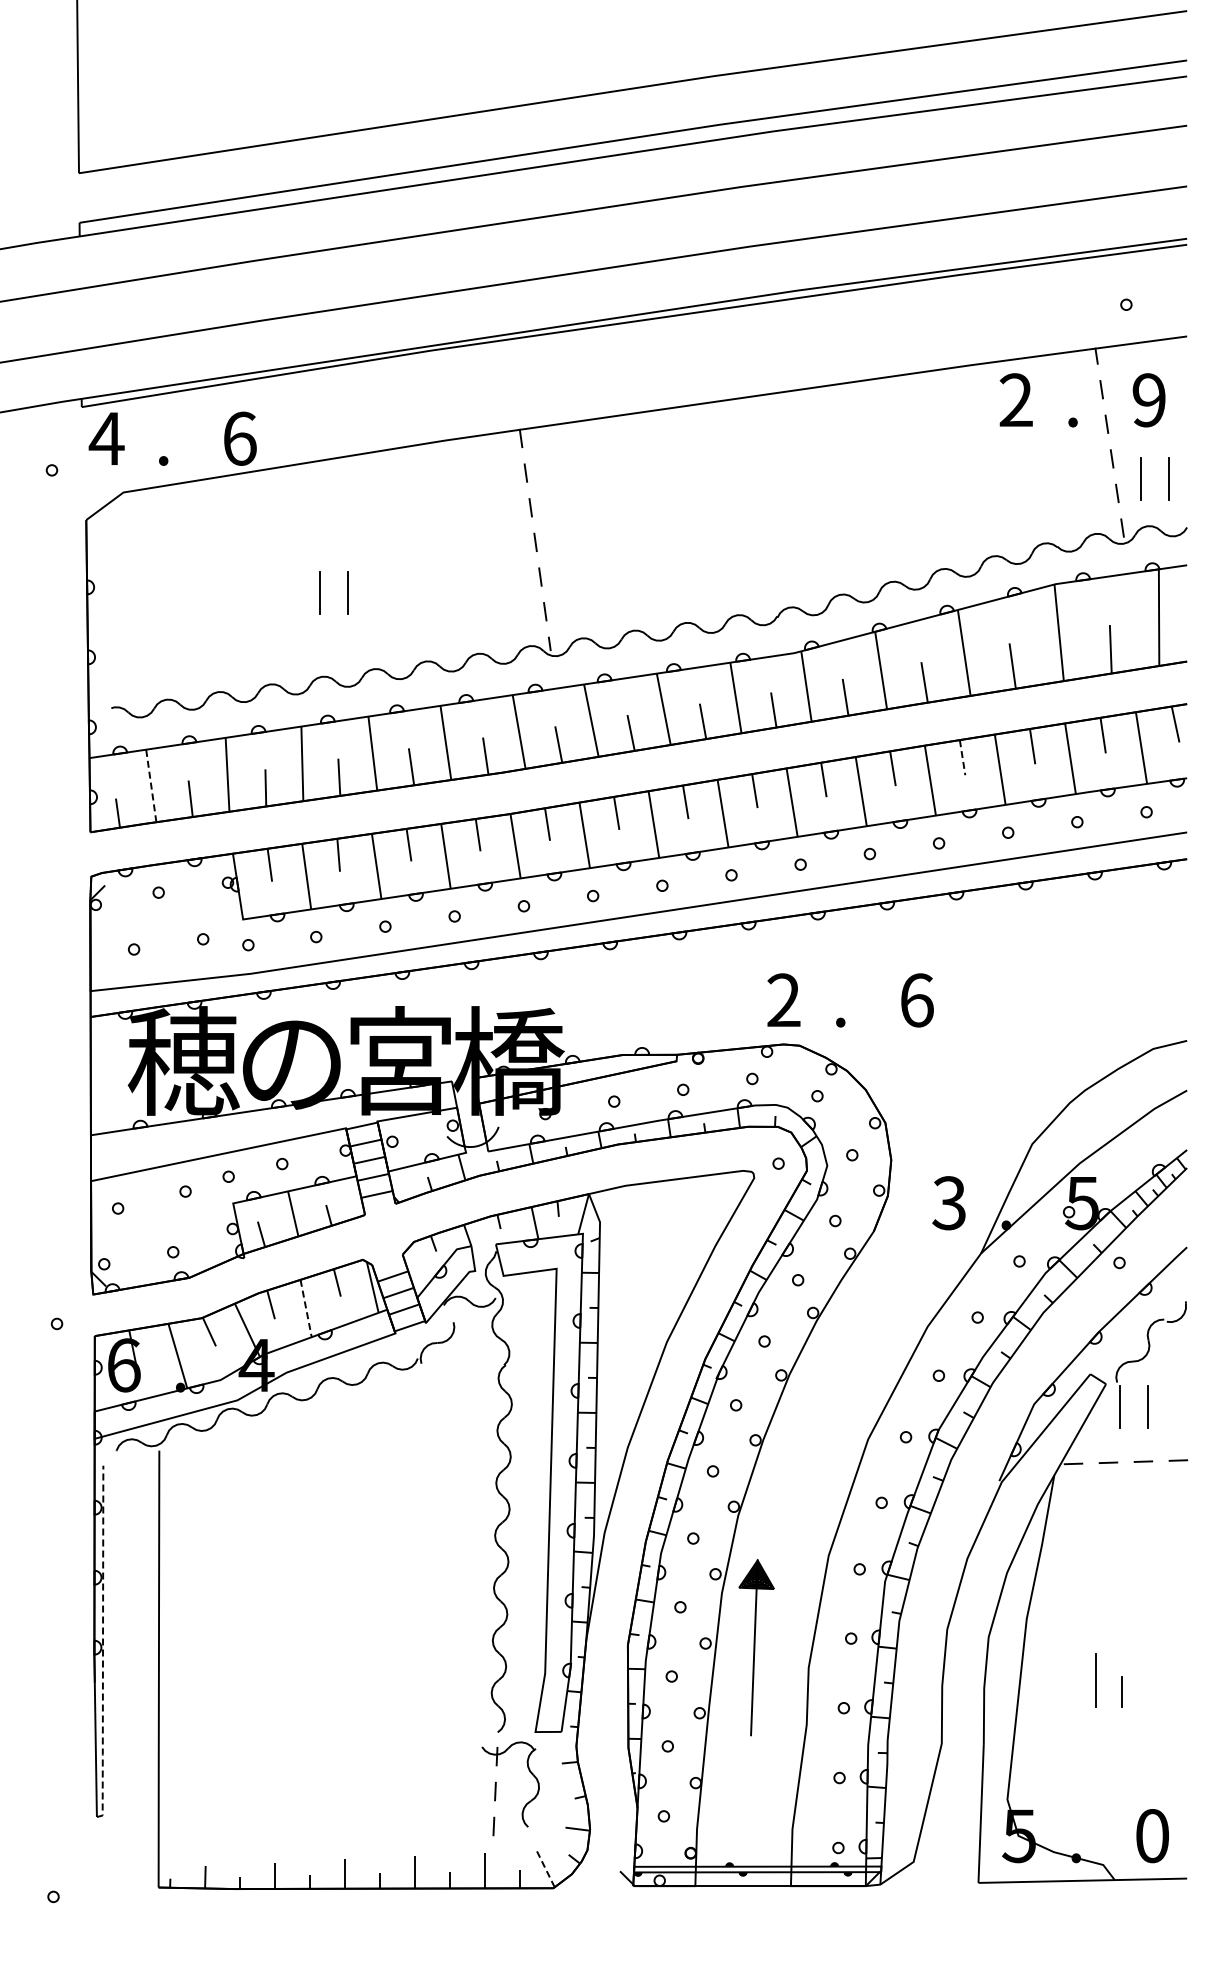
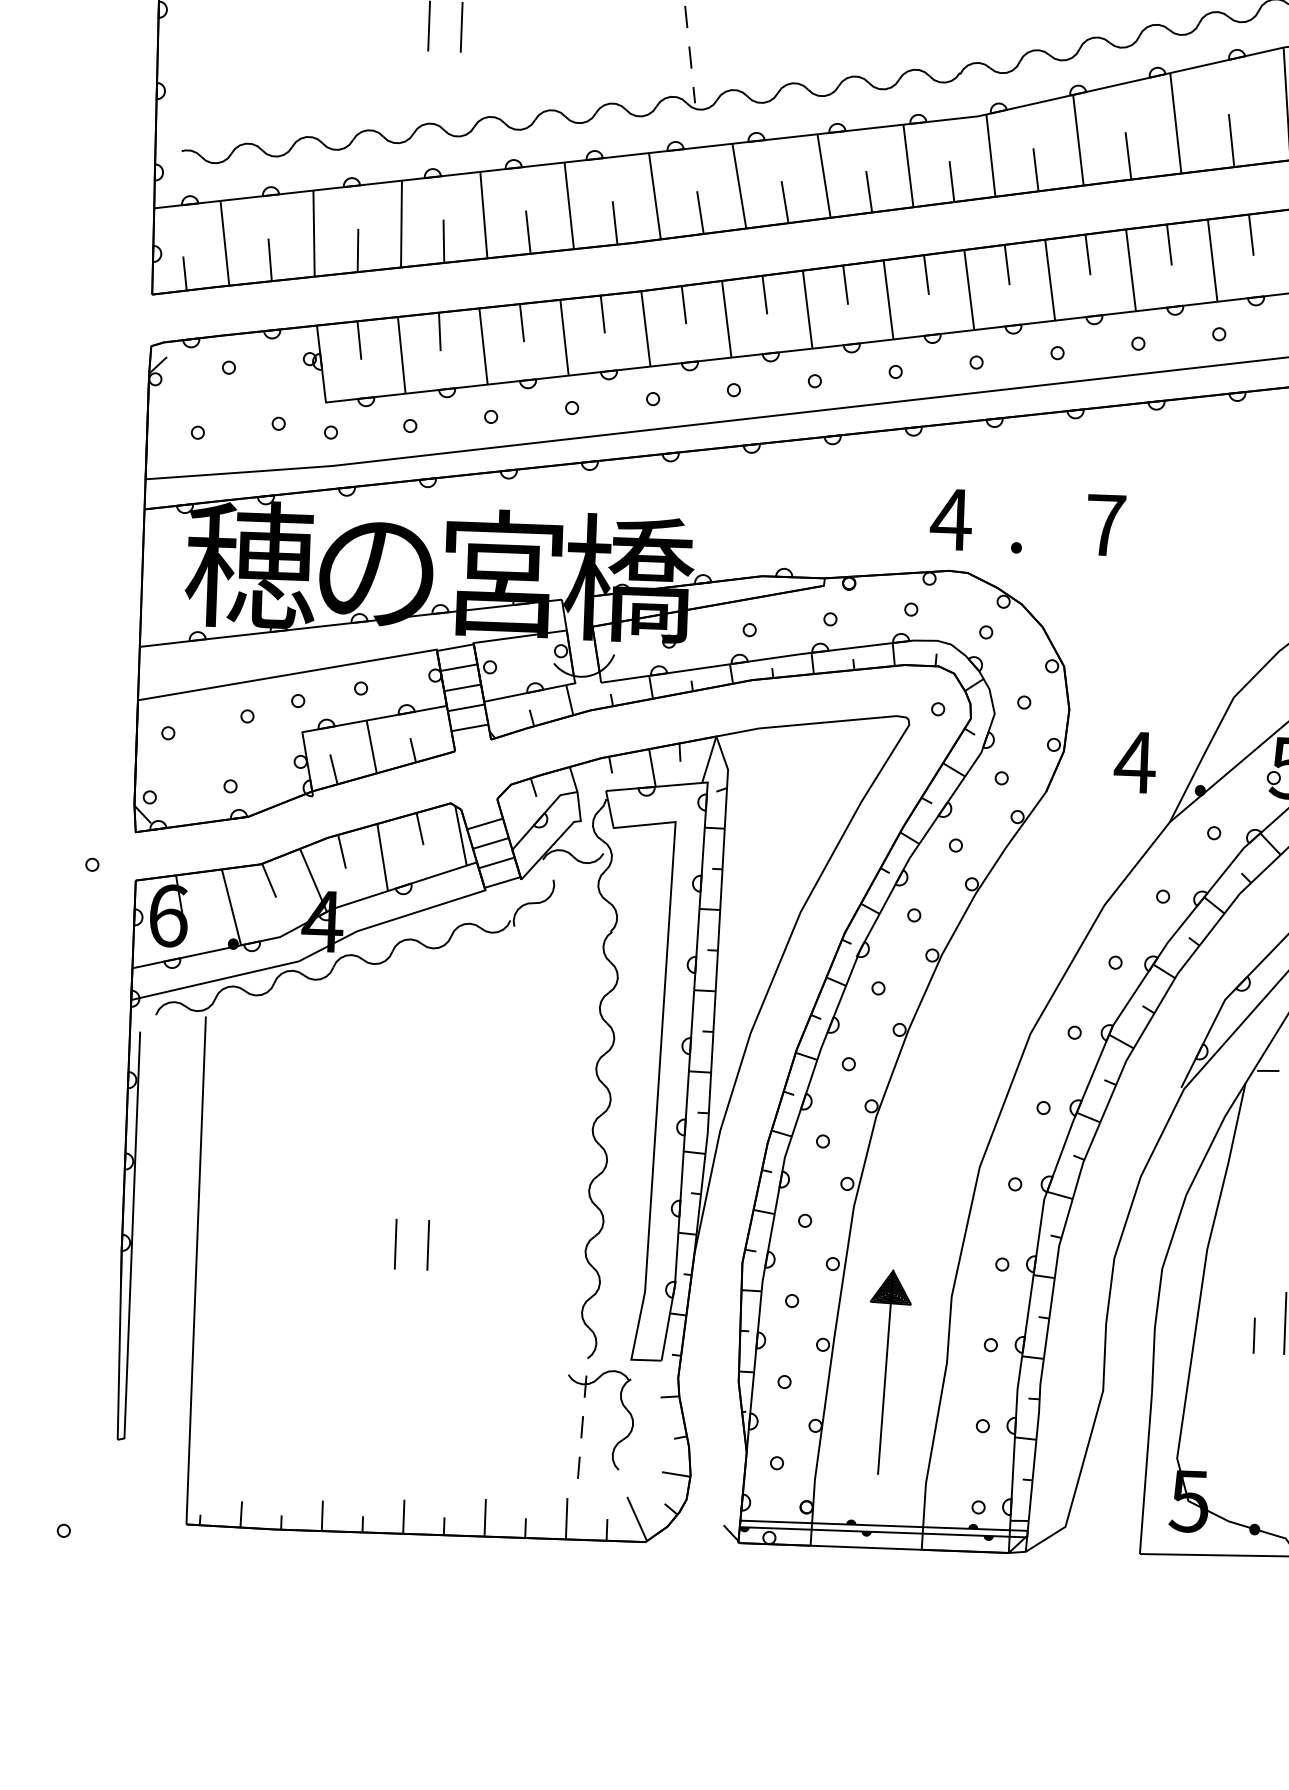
line: (962, 757) -> (1169, 244), dashed -> solid
line: (151, 785) -> (225, 242), dashed -> solid
text: (783, 999) -> (950, 518), 2 -> 4
text: (916, 1000) -> (1105, 525), 6 -> 7
text: (949, 1203) -> (1135, 762), 3 -> 4
line: (306, 1309) -> (383, 858), dashed -> solid
line: (329, 1639) -> (395, 1243), added
line: (357, 1640) -> (428, 1245), added
line: (103, 1644) -> (132, 1239), dashed -> solid
part: (756, 1647) -> (888, 1372), moved
line: (1069, 1691) -> (1253, 1335), added
line: (545, 1868) -> (637, 1518), dashed -> solid

